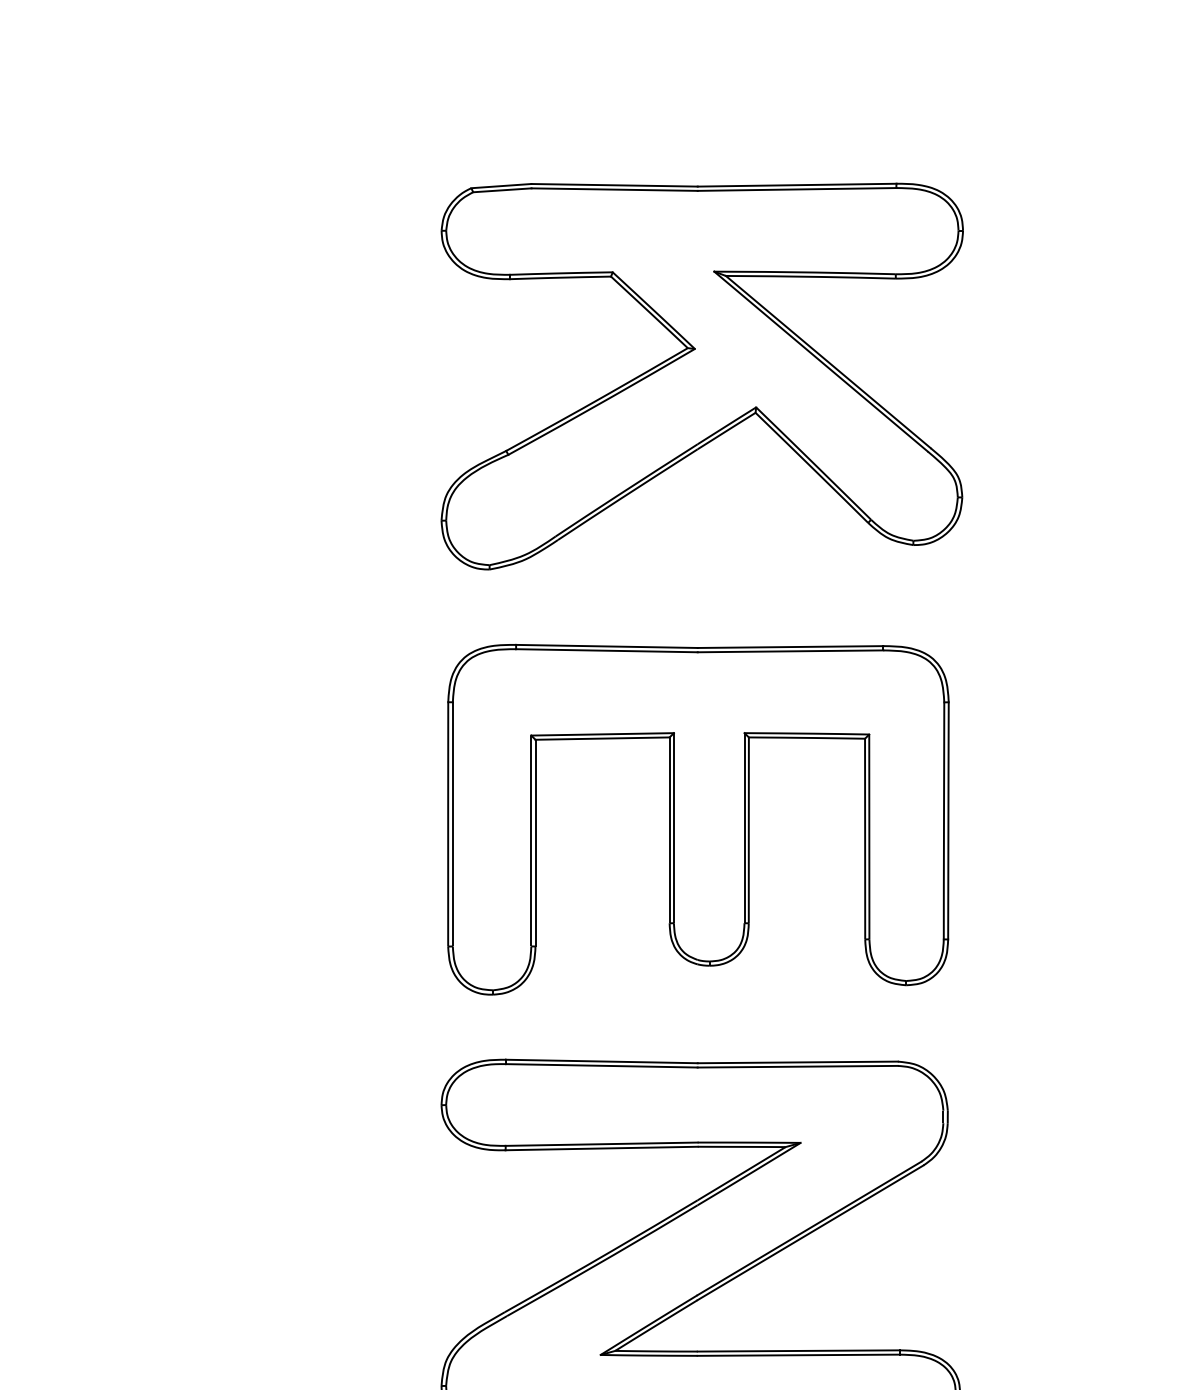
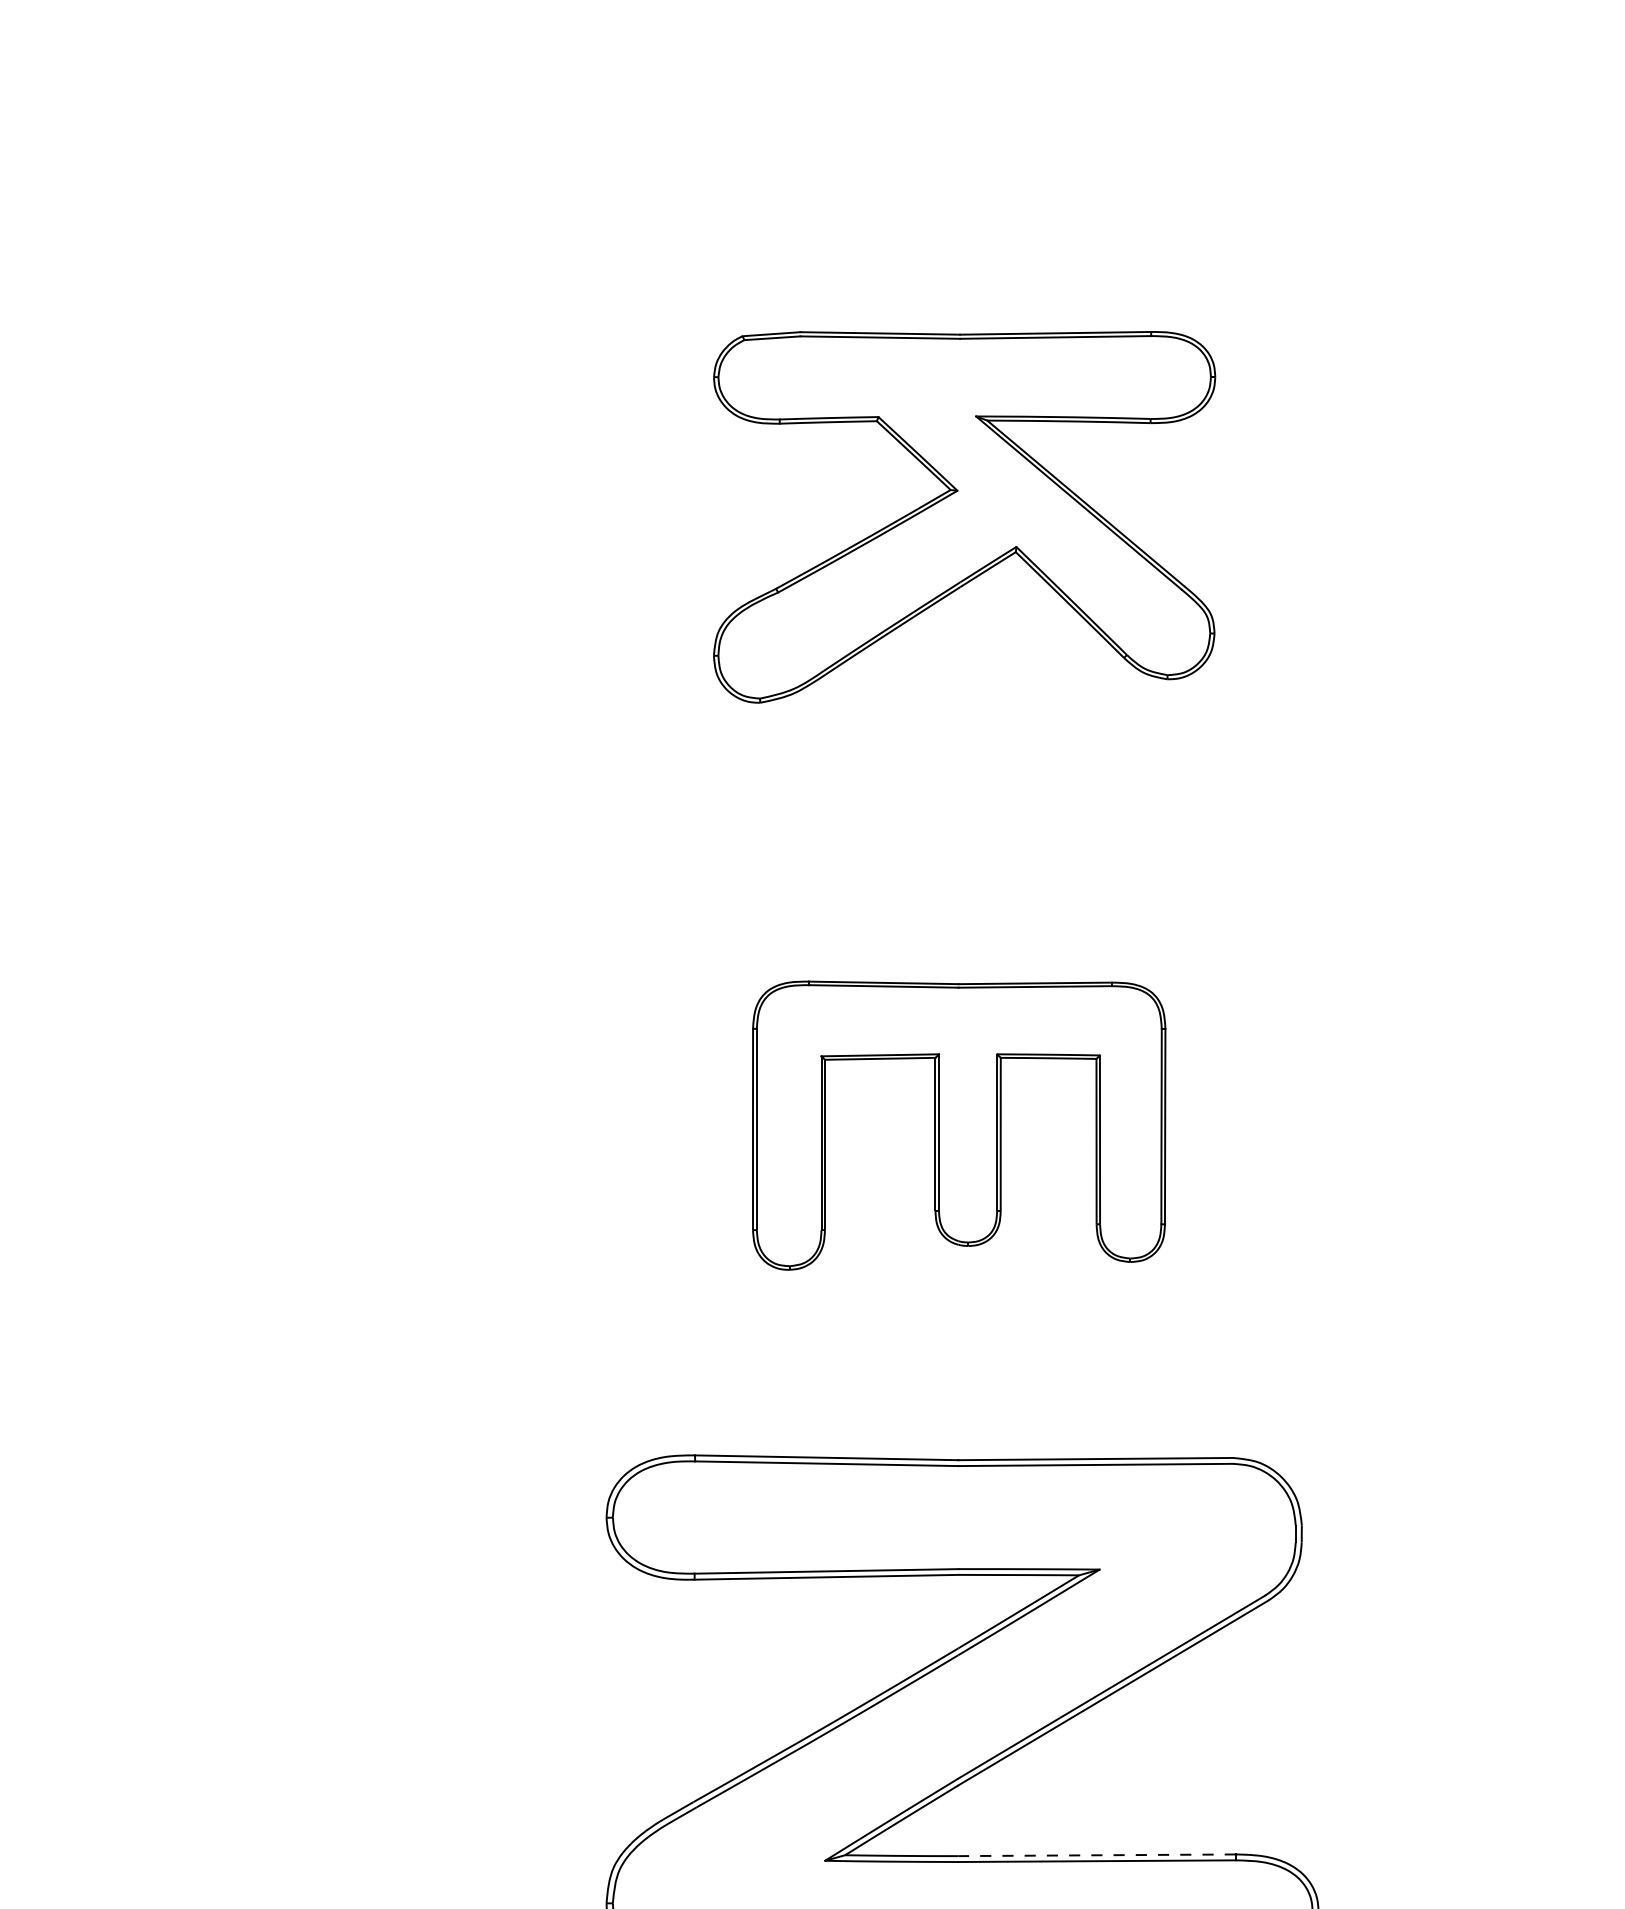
part: (702, 376) -> (964, 517), size x0.7
part: (697, 819) -> (958, 1125), size x0.6
line: (799, 1351) -> (1097, 1855), solid -> dashed

